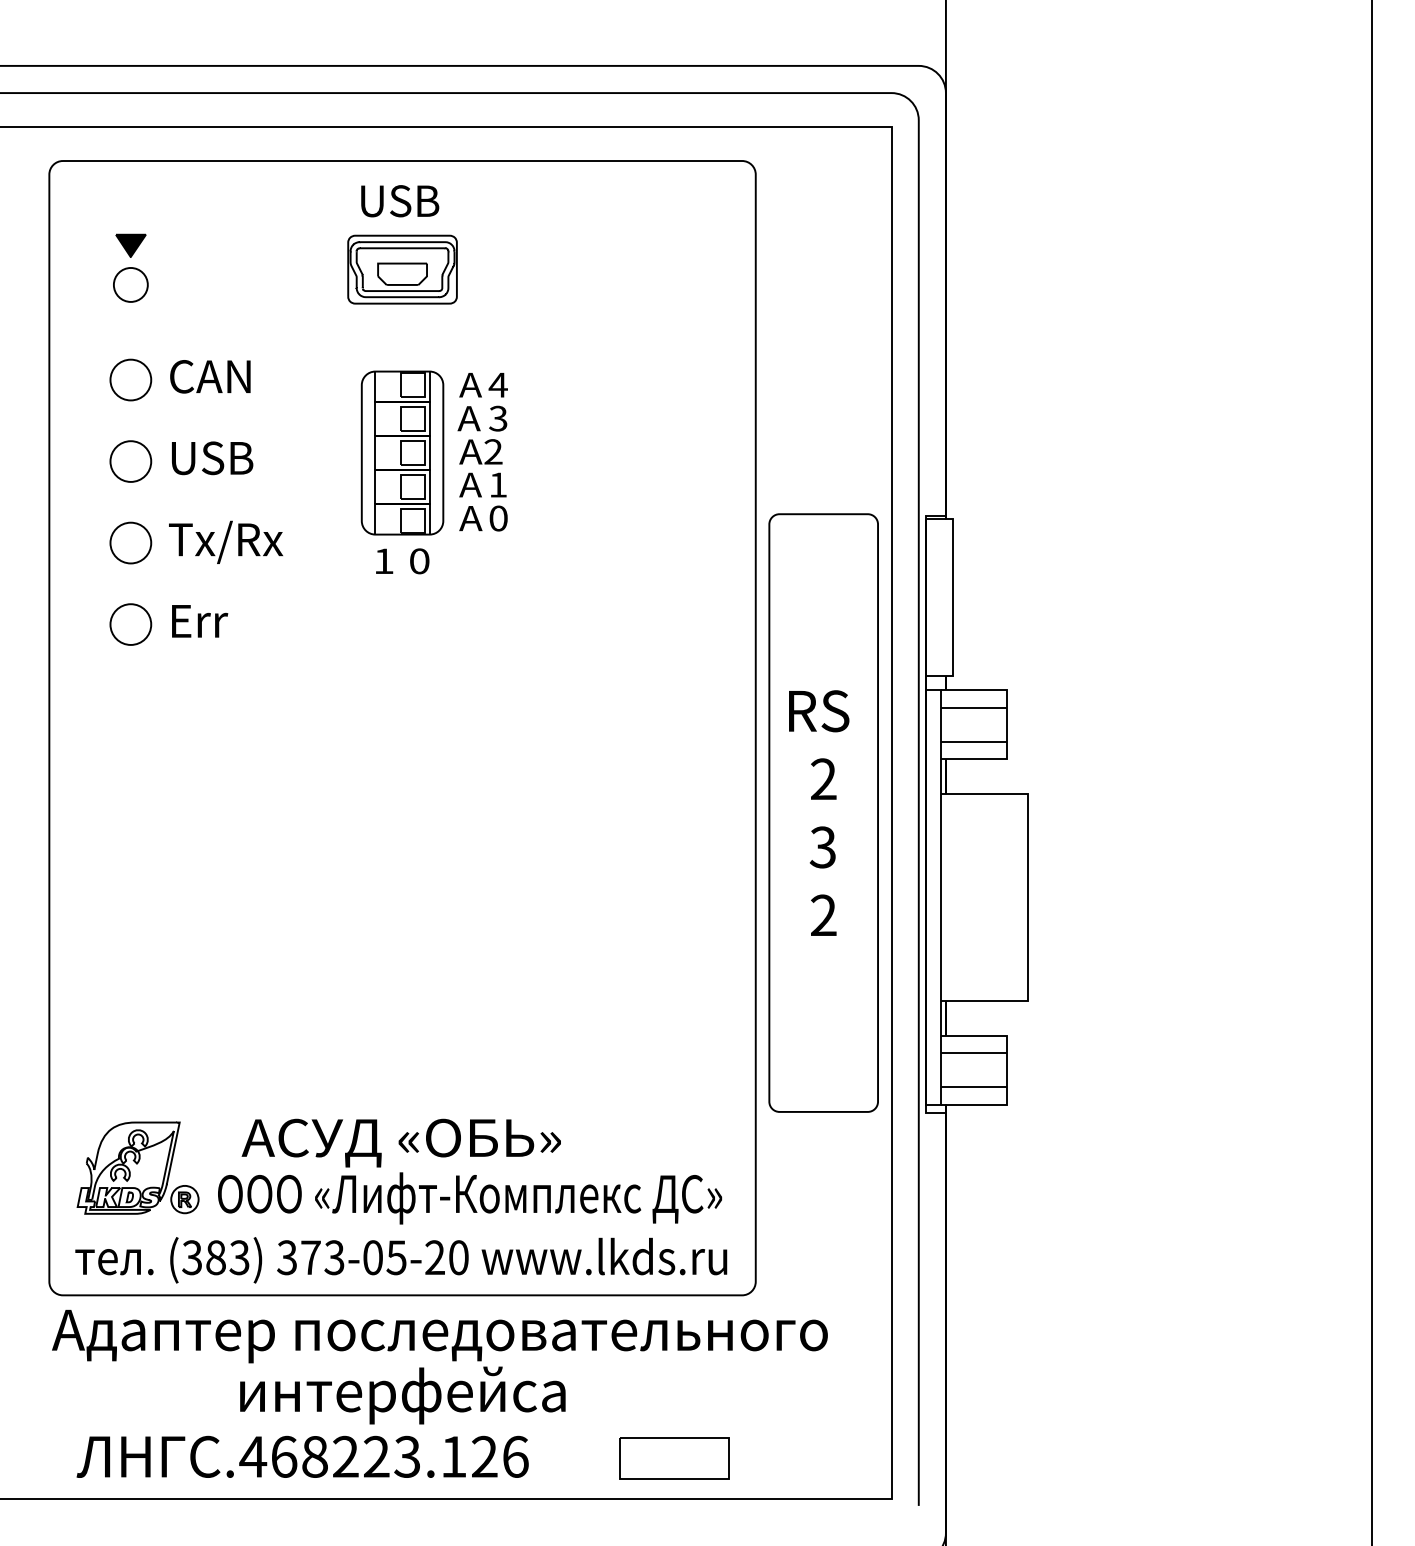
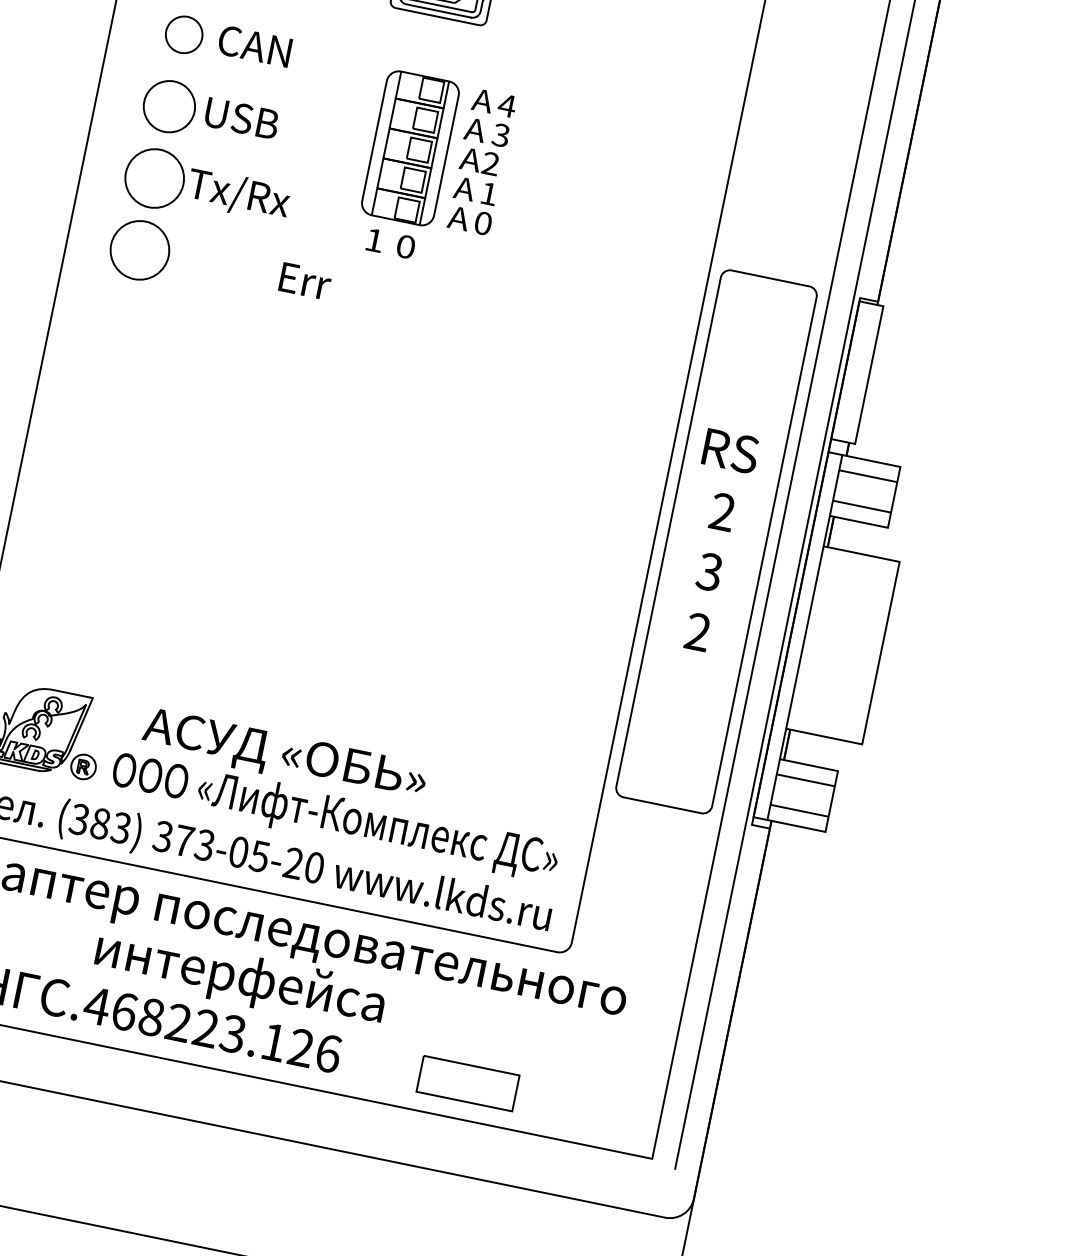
circle: (130, 461) -> (169, 106), size x1.4
circle: (130, 542) -> (154, 177), size x1.6
text: (200, 621) -> (305, 281), moved
circle: (130, 624) -> (139, 250), size x1.6

